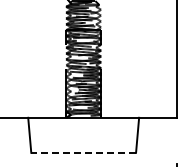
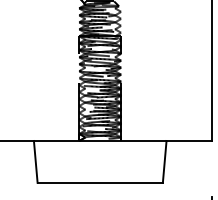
line: (83, 152) -> (100, 182), dashed -> solid

